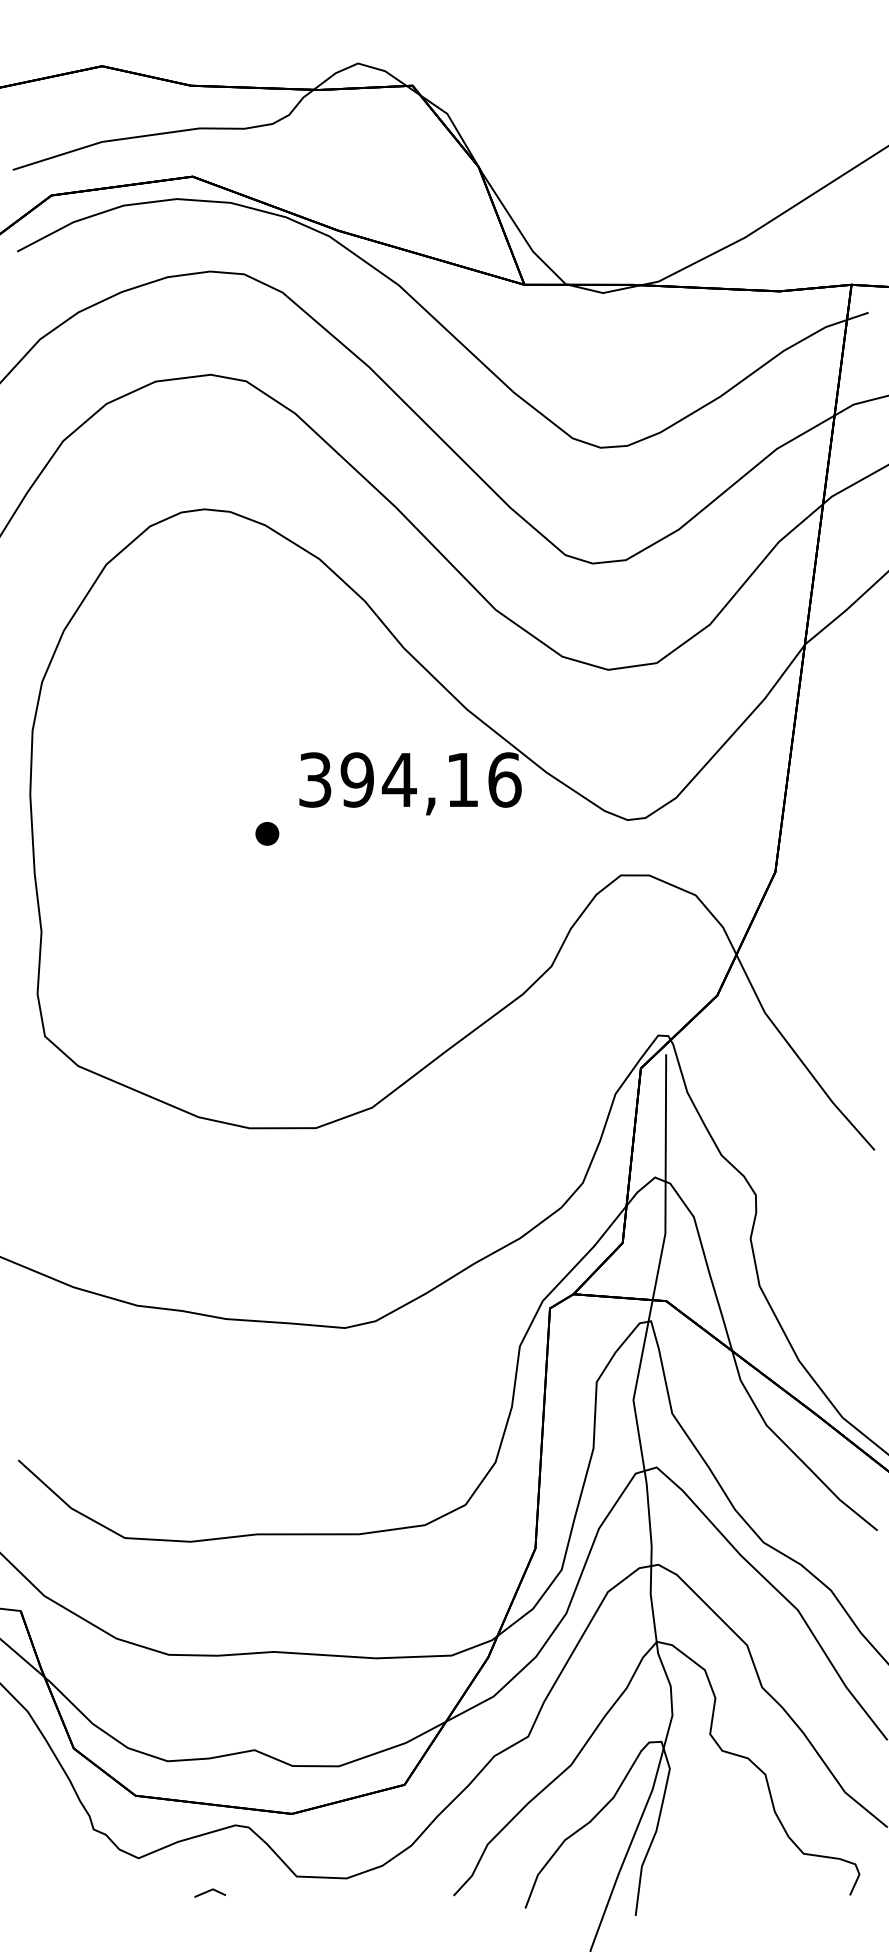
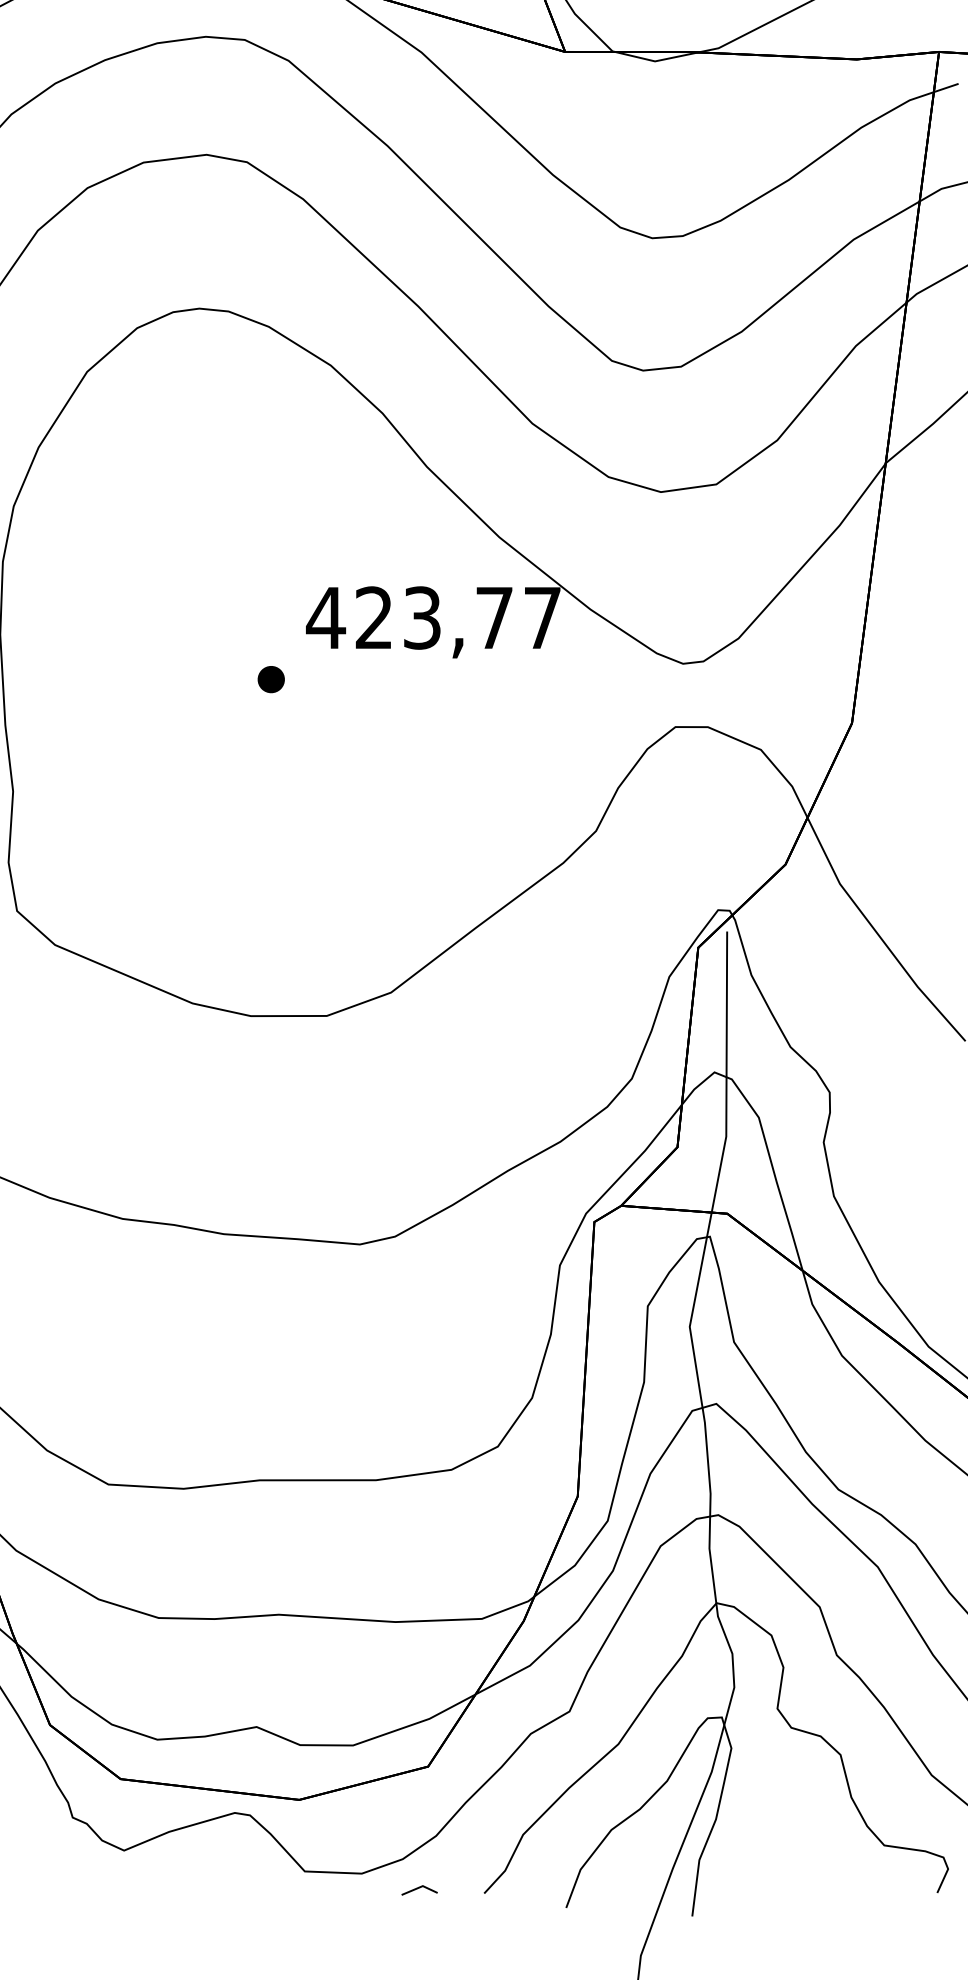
text: (409, 779) -> (433, 617), 394,16 -> 423,77
line: (210, 1891) -> (420, 1888), moved

